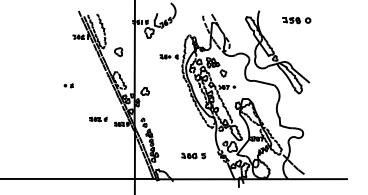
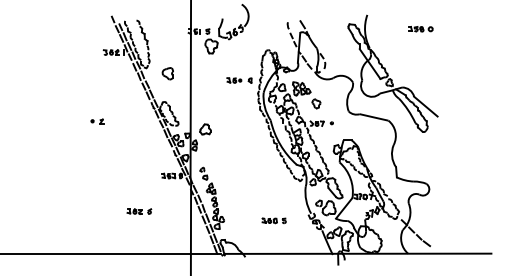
part: (297, 20) -> (421, 28), size x0.62
part: (98, 119) -> (139, 211), moved
part: (193, 155) -> (273, 220), size x0.71

